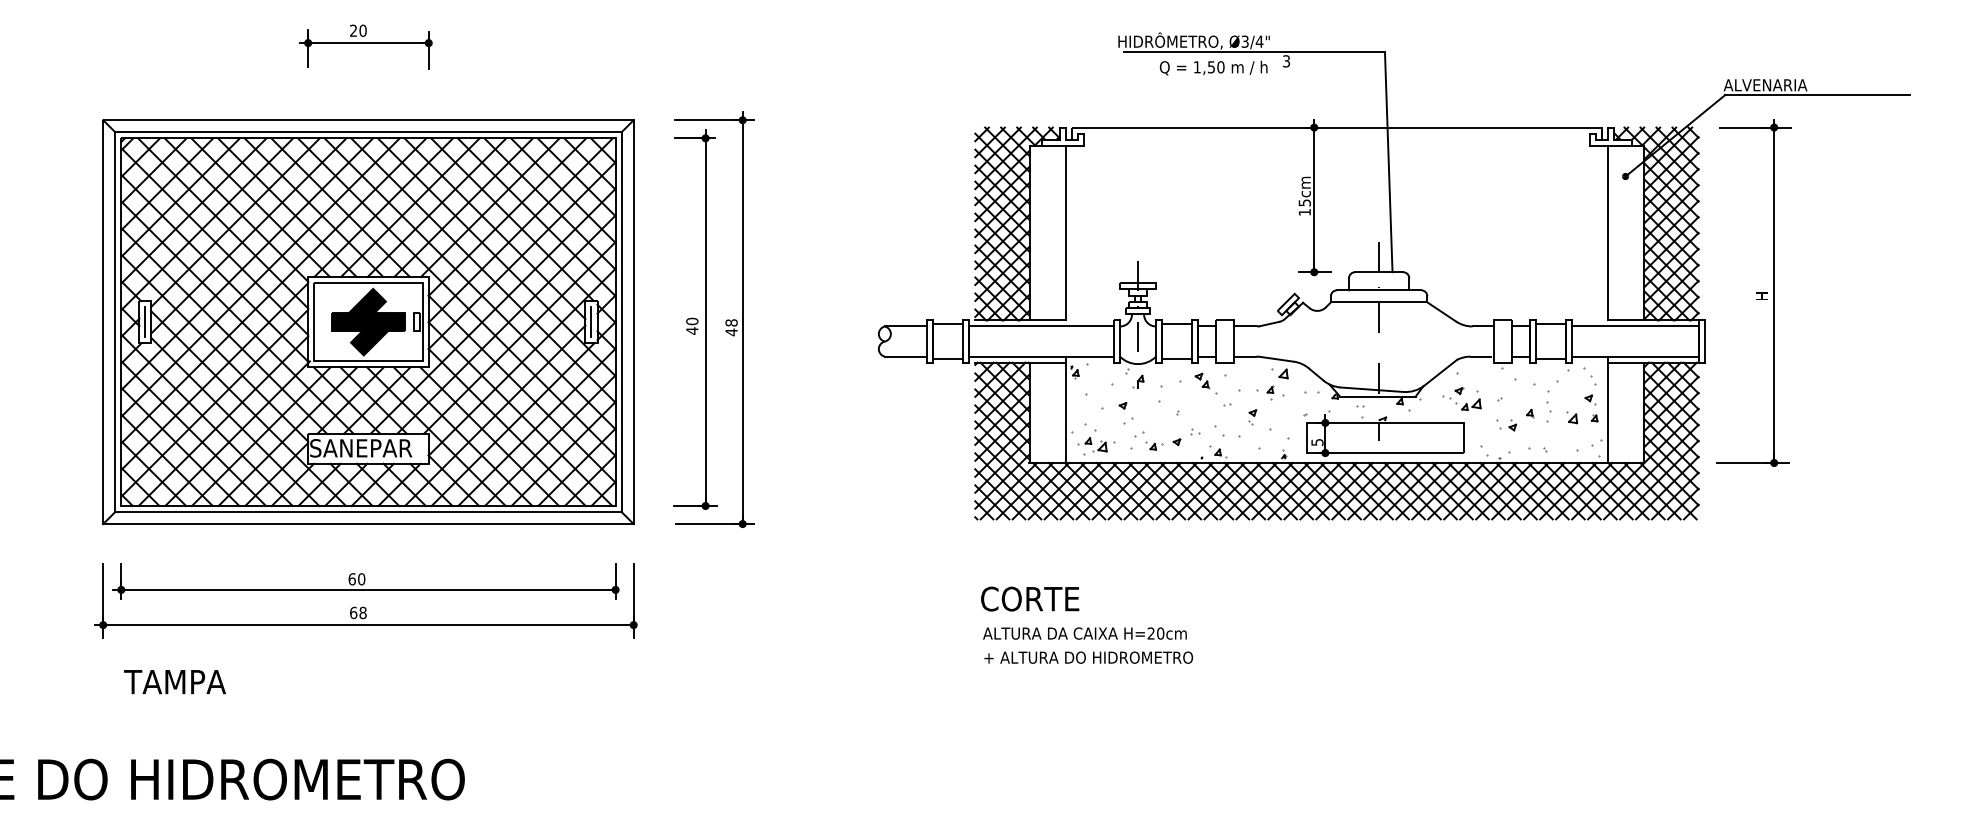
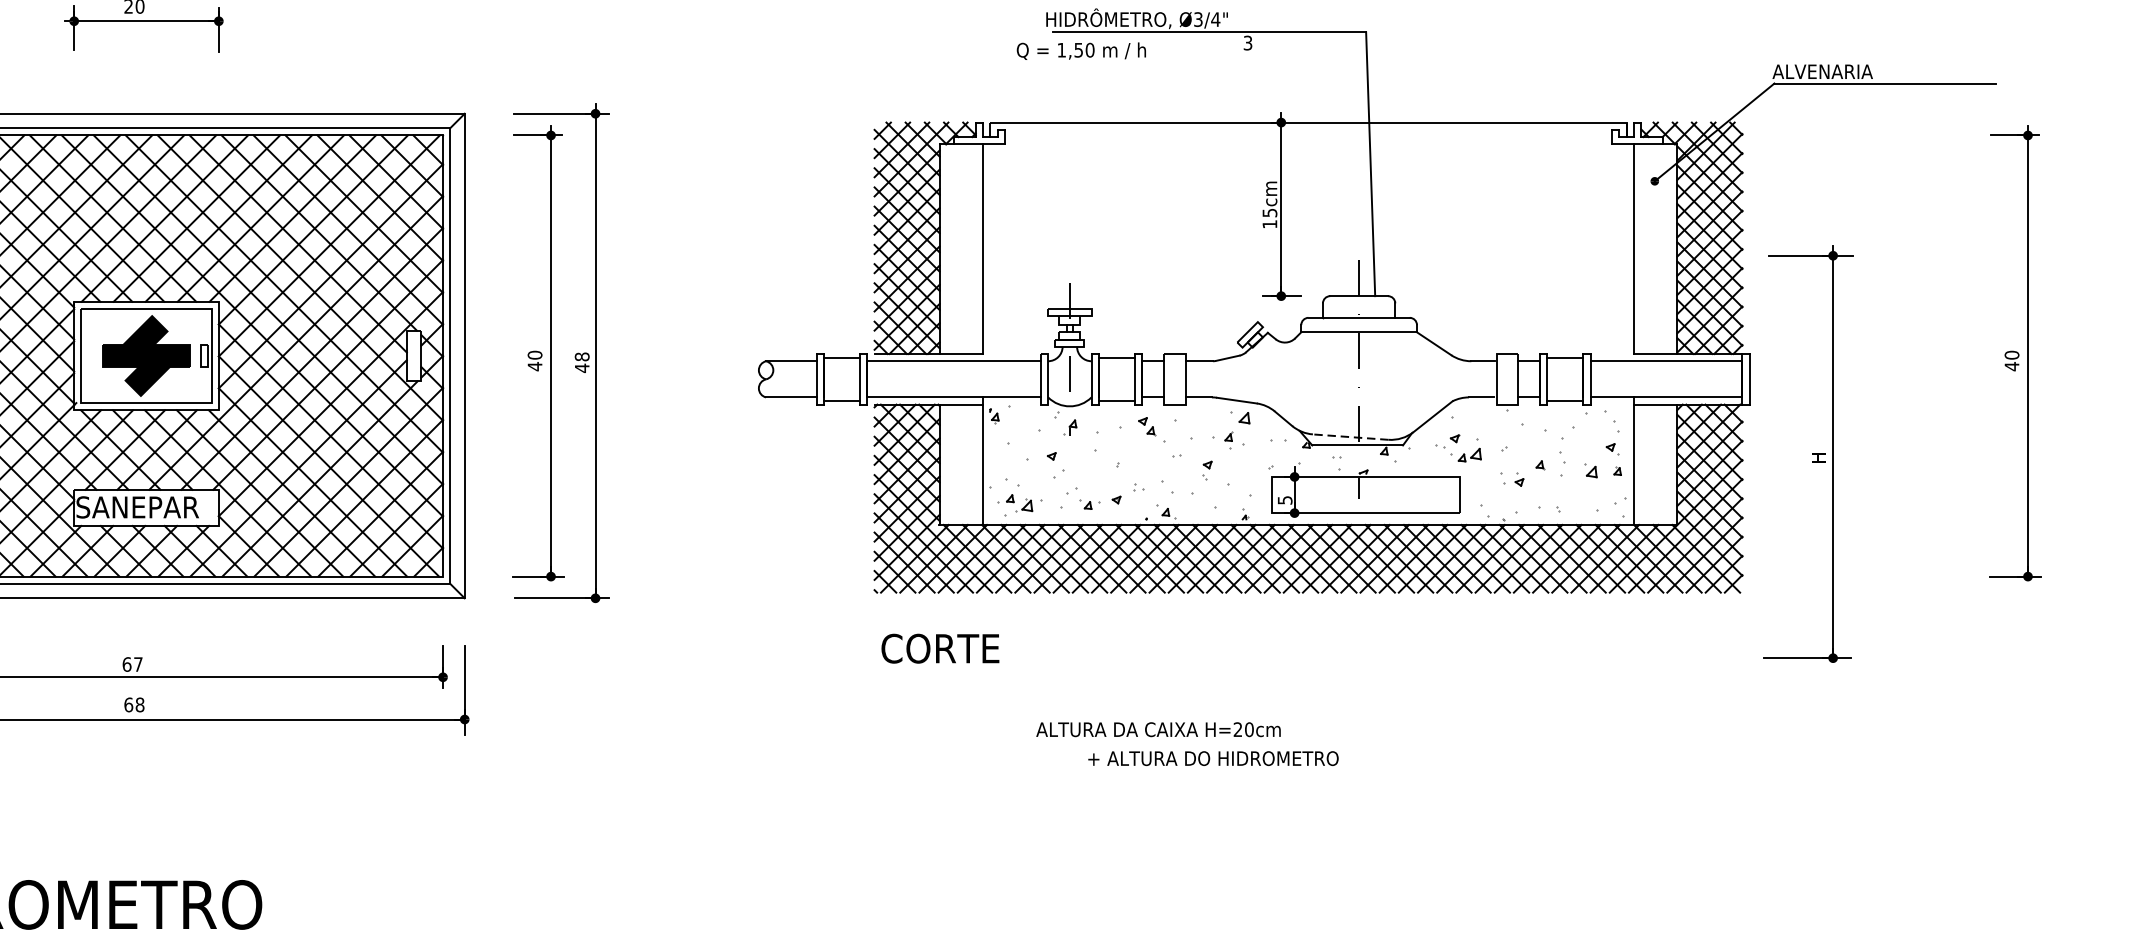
text: (1213, 67) -> (1081, 50), moved
part: (1753, 292) -> (1808, 453), moved
part: (1926, 319) -> (2015, 352), added
line: (591, 322) -> (414, 356), removed
line: (1372, 389) -> (1351, 436), solid -> dashed
text: (361, 579) -> (138, 664), 60 -> 67
text: (1030, 598) -> (940, 647), moved
text: (1084, 633) -> (1158, 729), moved
text: (1088, 657) -> (1213, 758), moved

